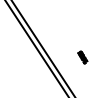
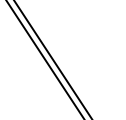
part: (82, 57) -> (100, 70), removed

